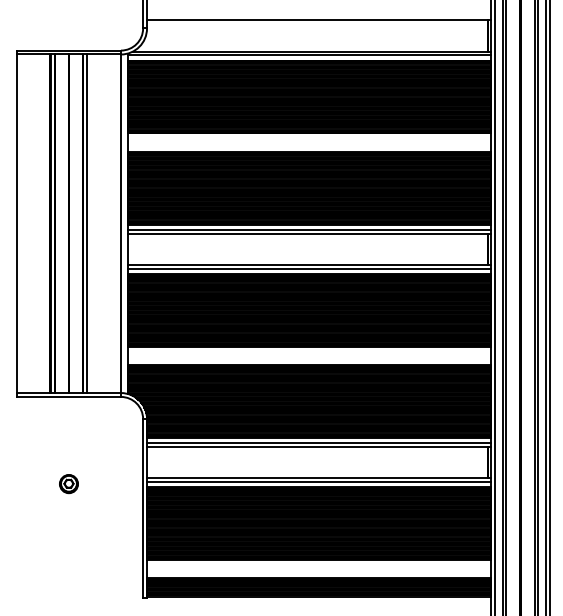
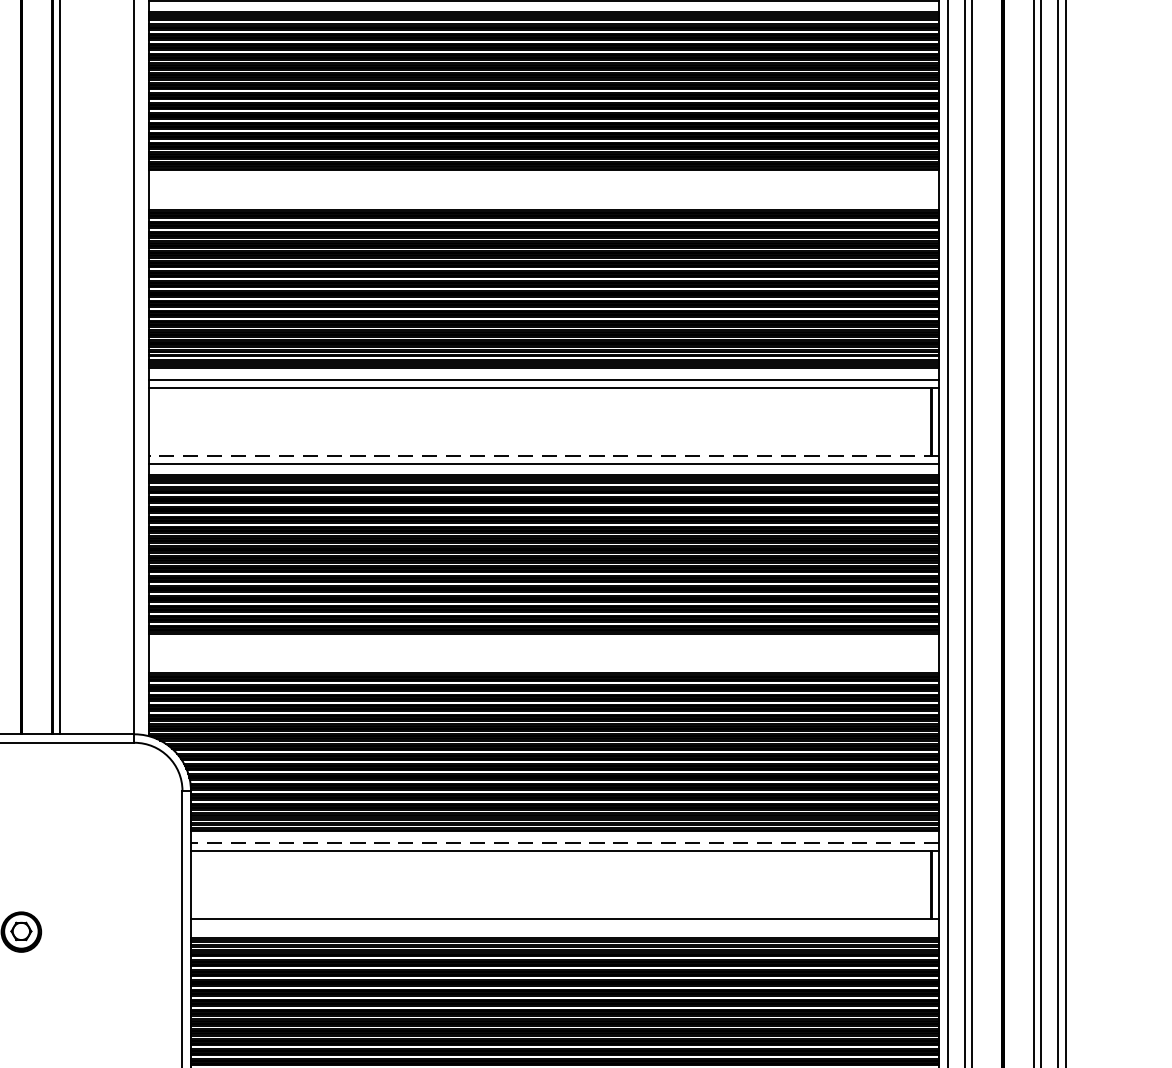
line: (309, 264) -> (543, 455), solid -> dashed
line: (318, 442) -> (563, 841), solid -> dashed
line: (319, 481) -> (565, 926), removed

